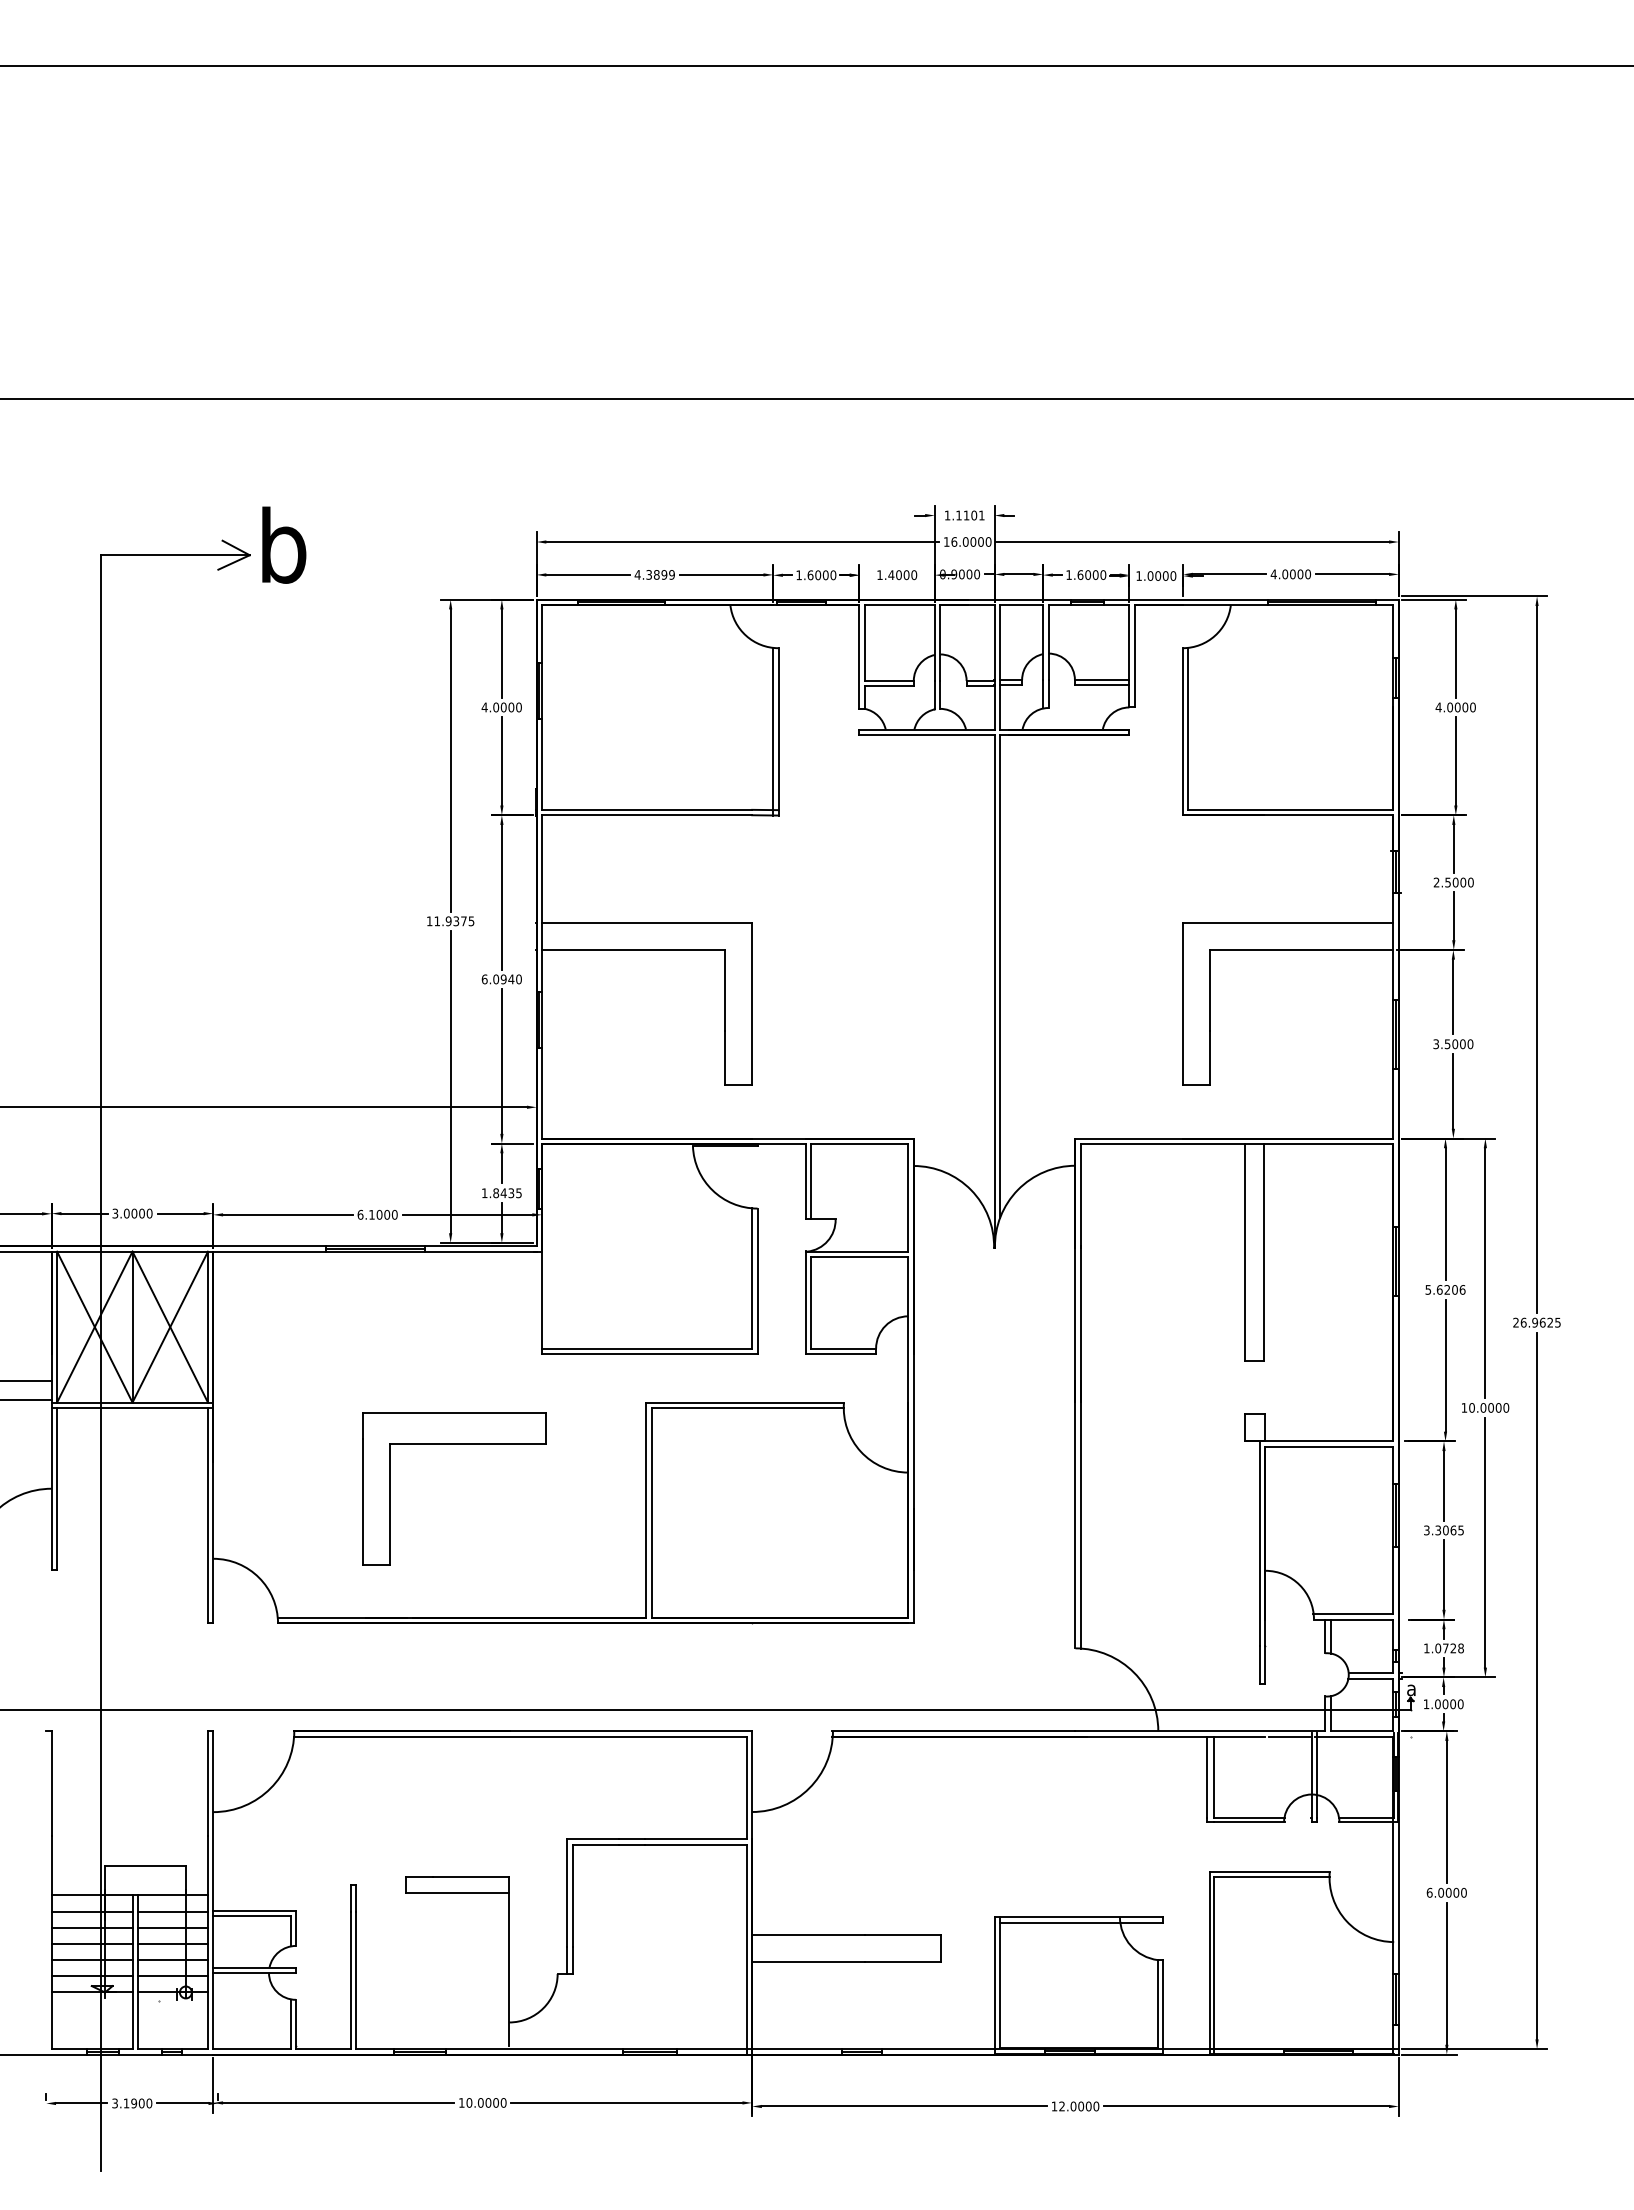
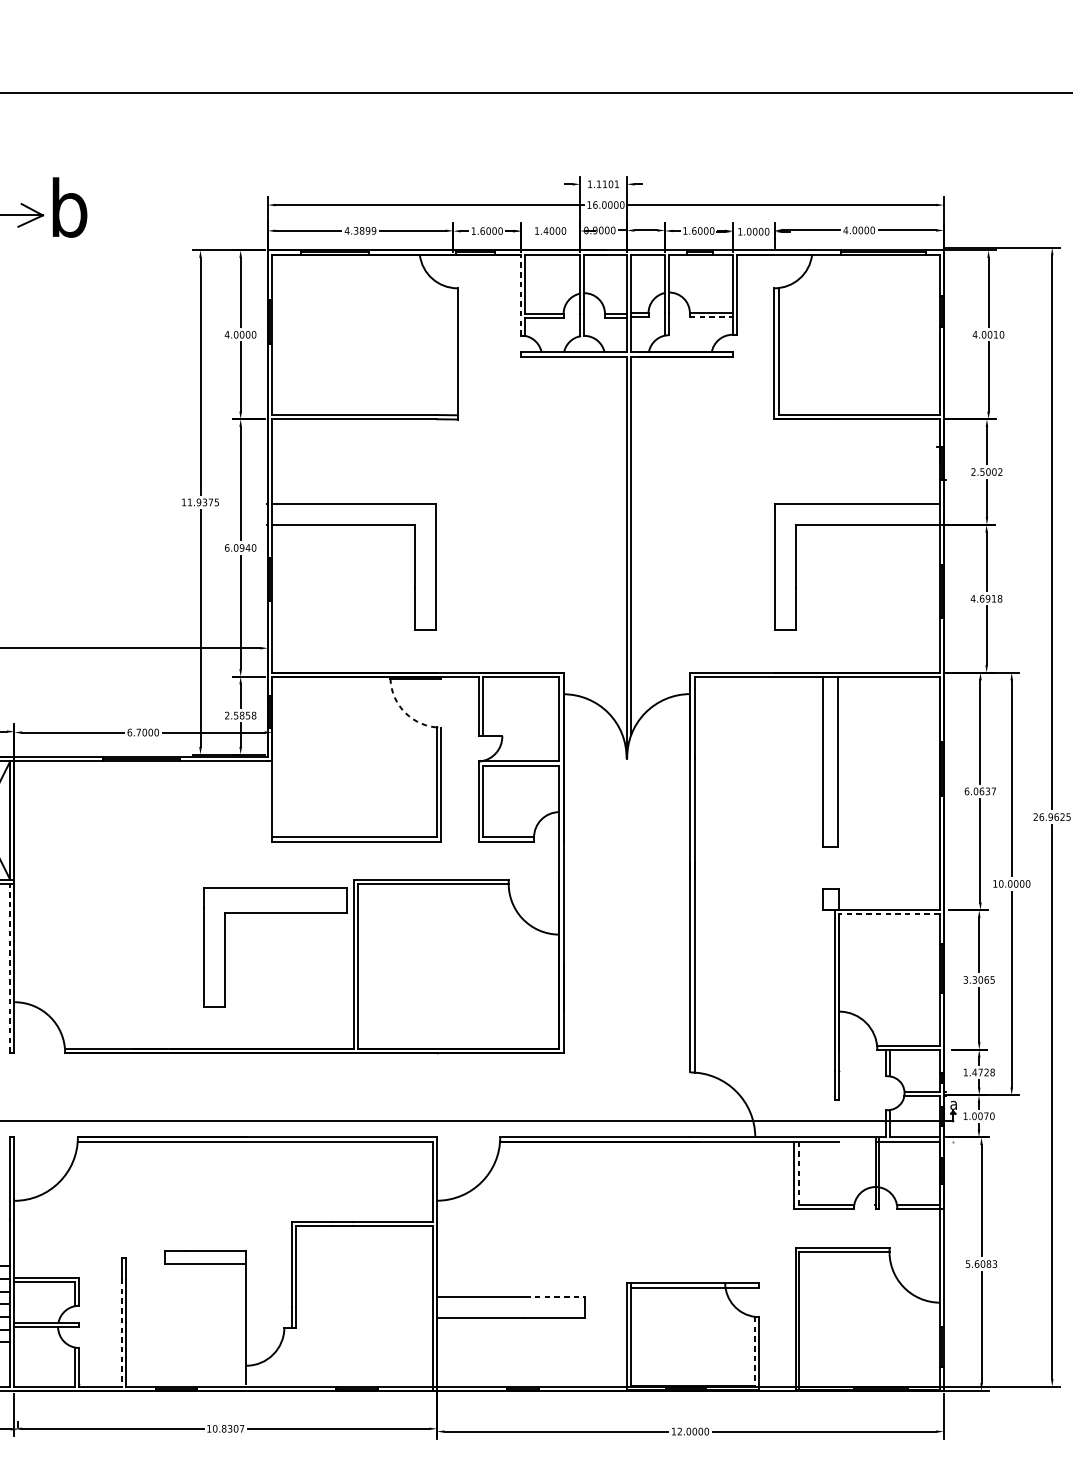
line: (859, 656) -> (521, 294), solid -> dashed
line: (1102, 685) -> (711, 317), solid -> dashed
text: (1465, 707) -> (996, 334), 4.0000 -> 4.0010
line: (773, 731) -> (453, 353), removed
text: (1470, 882) -> (1000, 472), 2.5000 -> 2.5002
text: (1453, 1044) -> (986, 599), 3.5000 -> 4.6918
arc: (712, 1190) -> (405, 713), solid -> dashed
text: (501, 1193) -> (240, 715), 1.8435 -> 2.5858
text: (371, 1214) -> (138, 732), 6.1000 -> 6.7000
text: (1445, 1289) -> (980, 791), 5.6206 -> 6.0637
part: (454, 1444) -> (275, 912), moved
line: (1328, 1446) -> (888, 914), solid -> dashed
line: (207, 1515) -> (9, 968), solid -> dashed
text: (1438, 1648) -> (974, 1072), 1.0728 -> 1.4728
text: (1453, 1704) -> (986, 1116), 1.0000 -> 1.0070
line: (1289, 1736) -> (858, 1141), removed
line: (1213, 1777) -> (798, 1173), solid -> dashed
text: (1446, 1892) -> (981, 1263), 6.0000 -> 5.6083
line: (903, 1935) -> (555, 1297), solid -> dashed
line: (350, 1980) -> (121, 1332), solid -> dashed
line: (1158, 2004) -> (755, 1351), solid -> dashed
text: (491, 2102) -> (232, 1428), 10.0000 -> 10.8307

